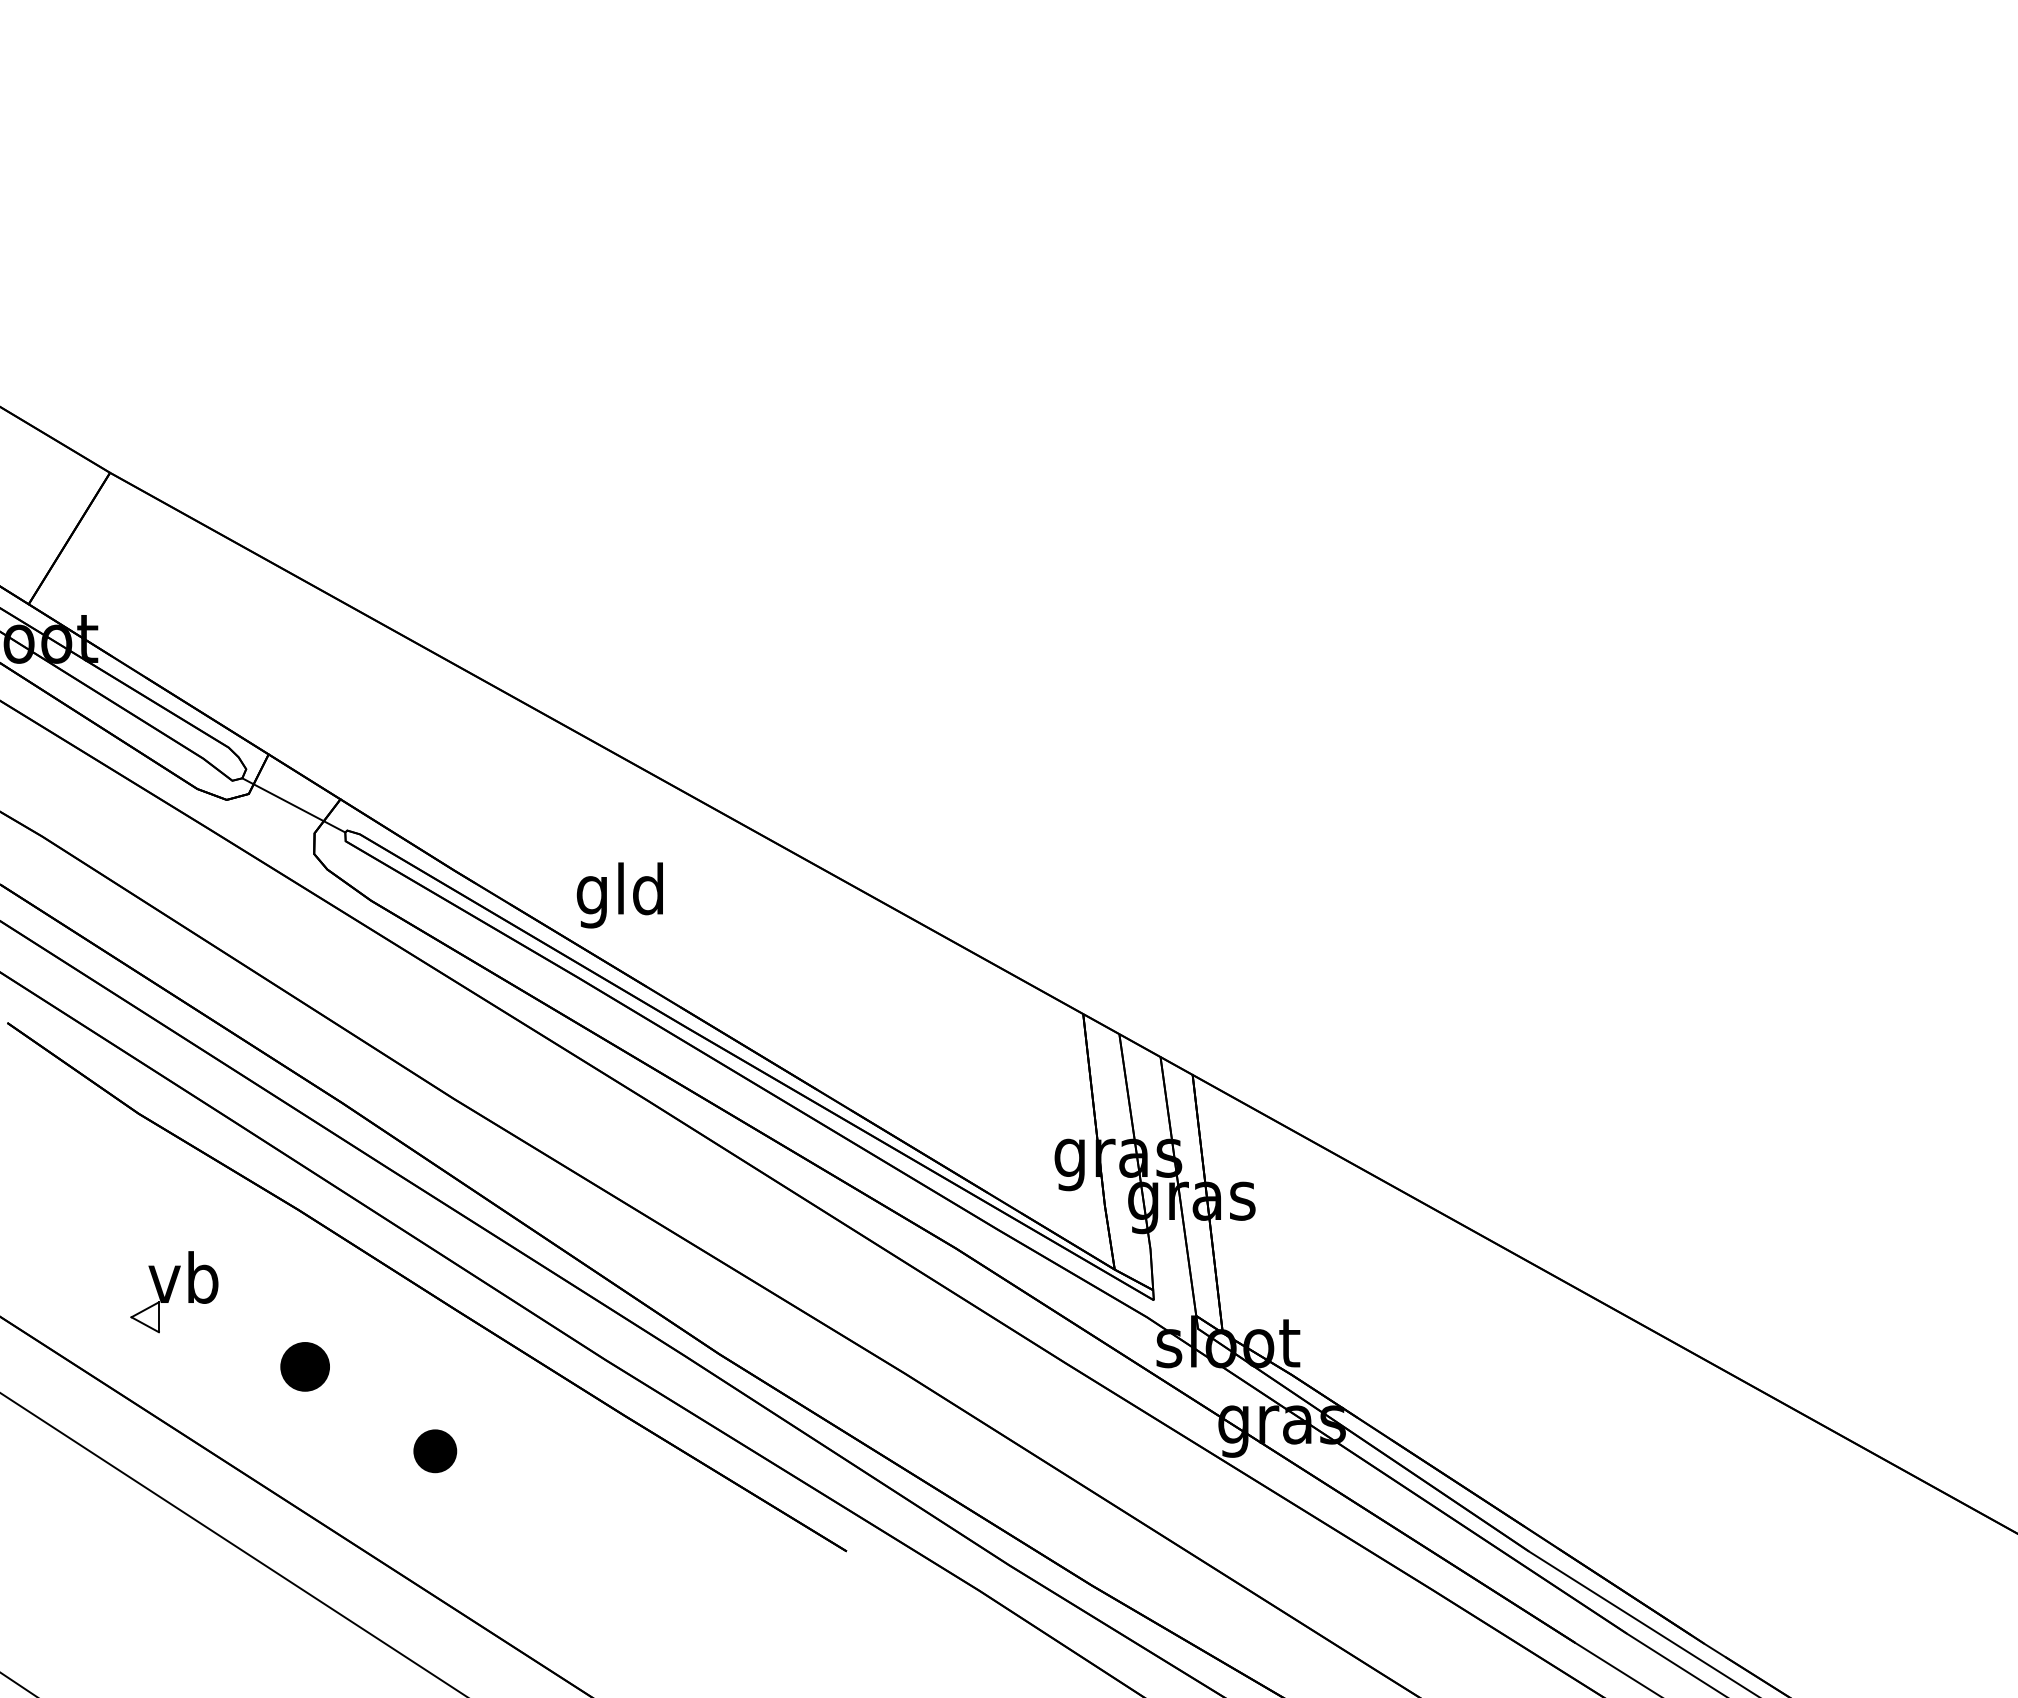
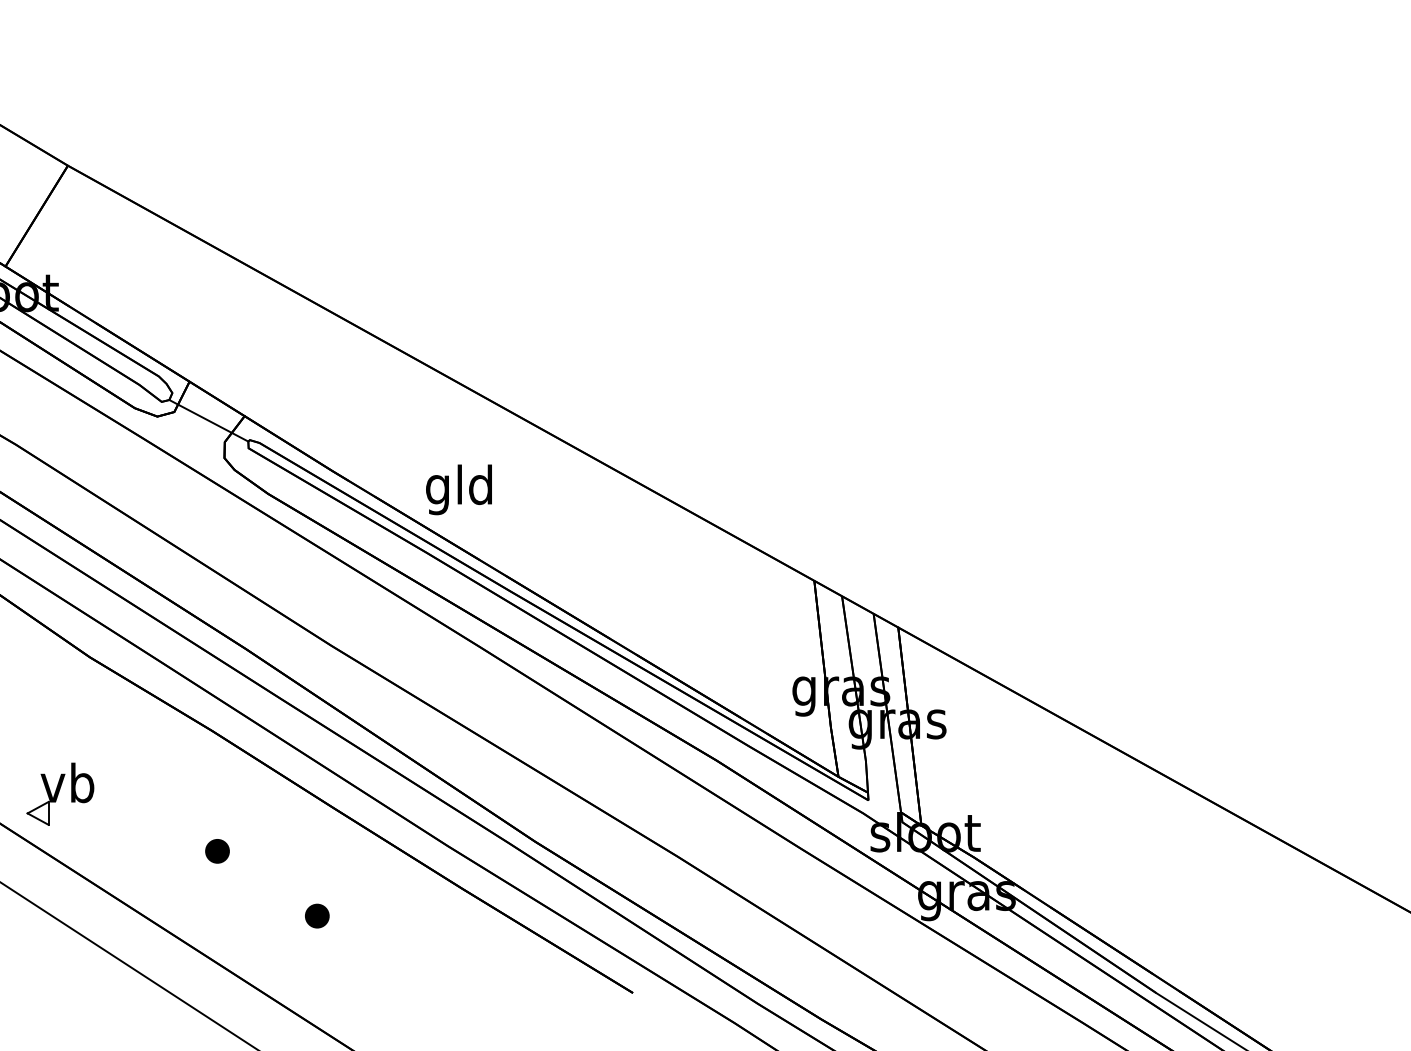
part: (174, 1292) -> (60, 794), moved
part: (304, 1366) -> (217, 851), size x0.62
part: (434, 1450) -> (316, 915), size x0.71

